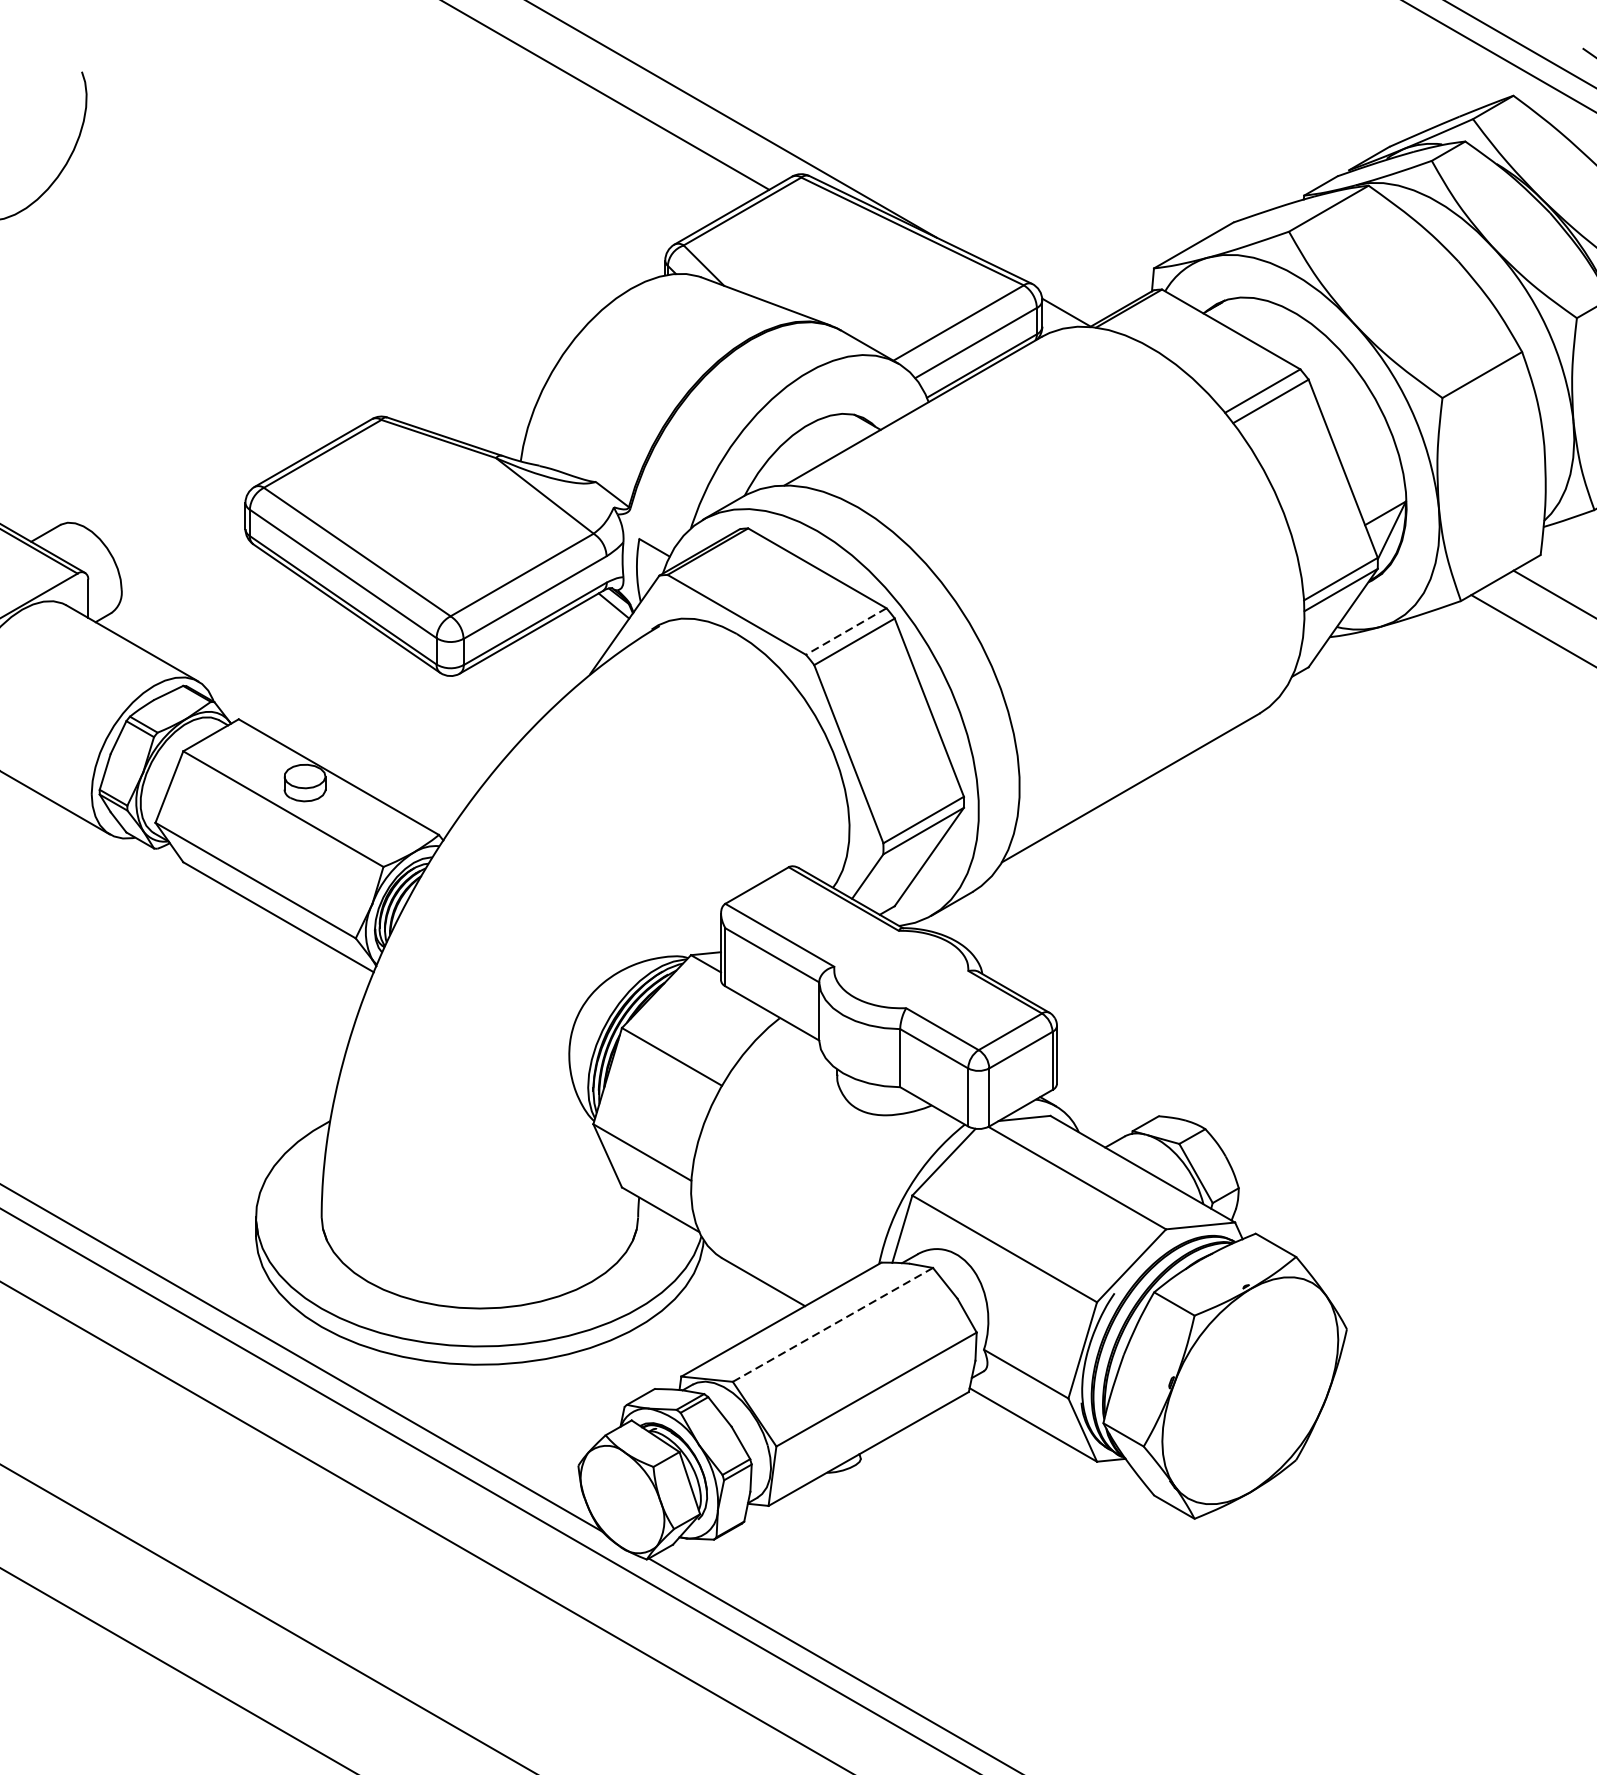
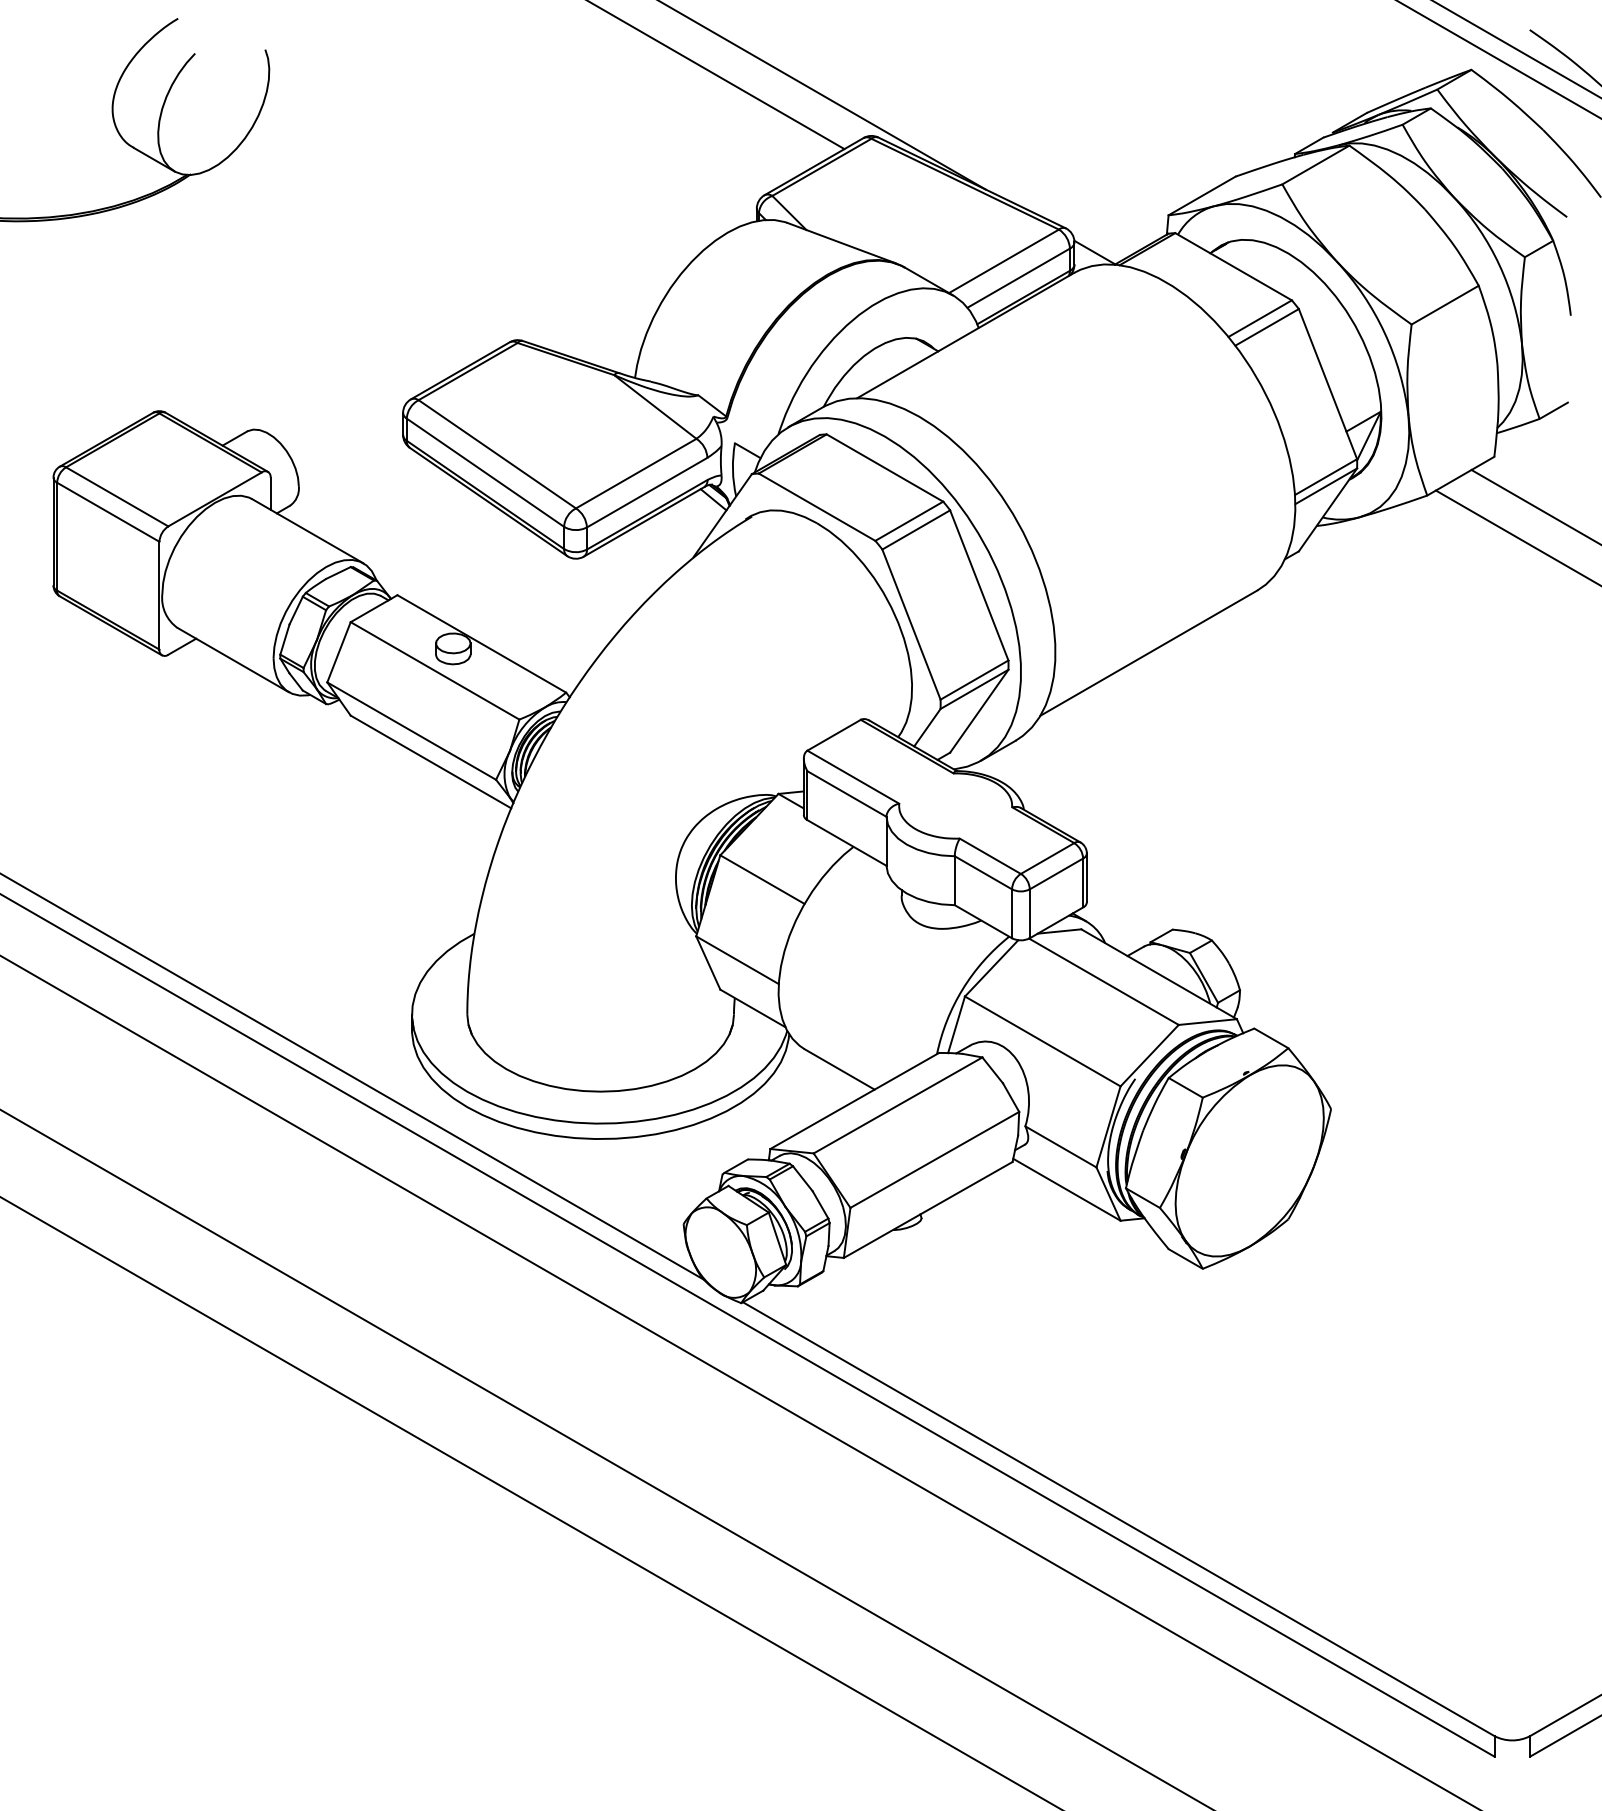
line: (845, 631) -> (908, 521), dashed -> solid
line: (832, 1324) -> (897, 1105), dashed -> solid

